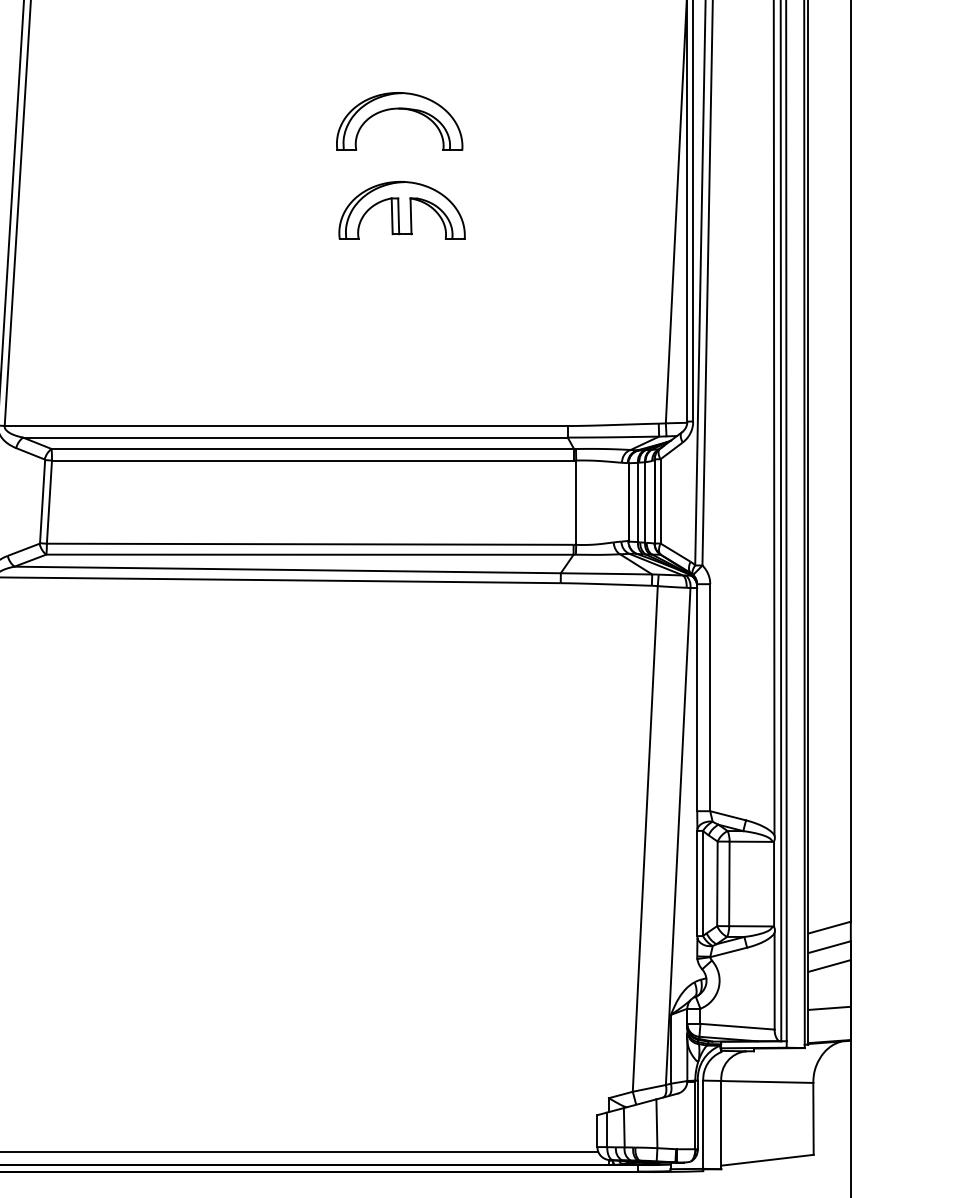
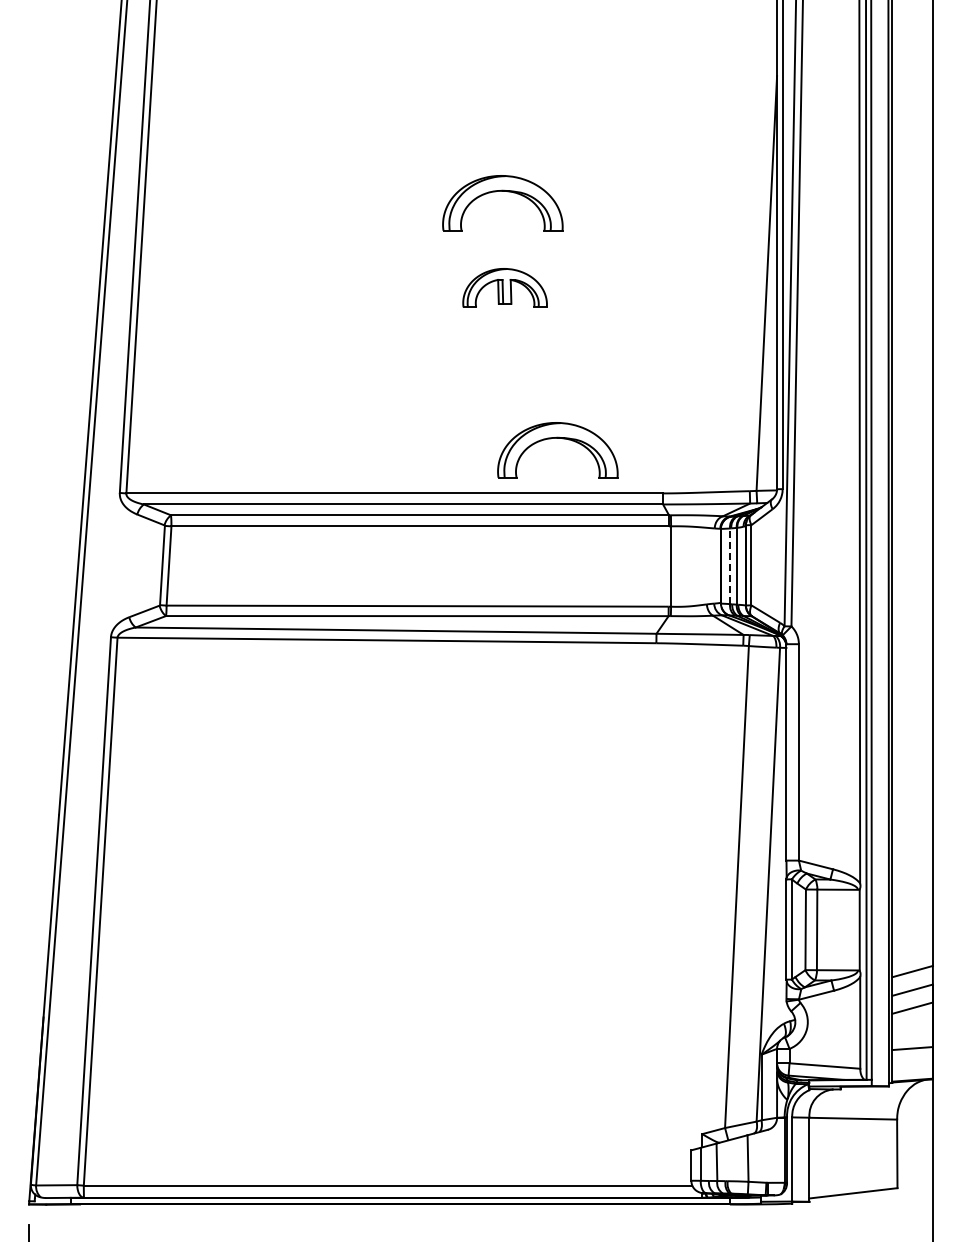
part: (401, 209) -> (504, 287), size x0.7
part: (457, 368) -> (557, 438), added
line: (638, 502) -> (730, 566), solid -> dashed

